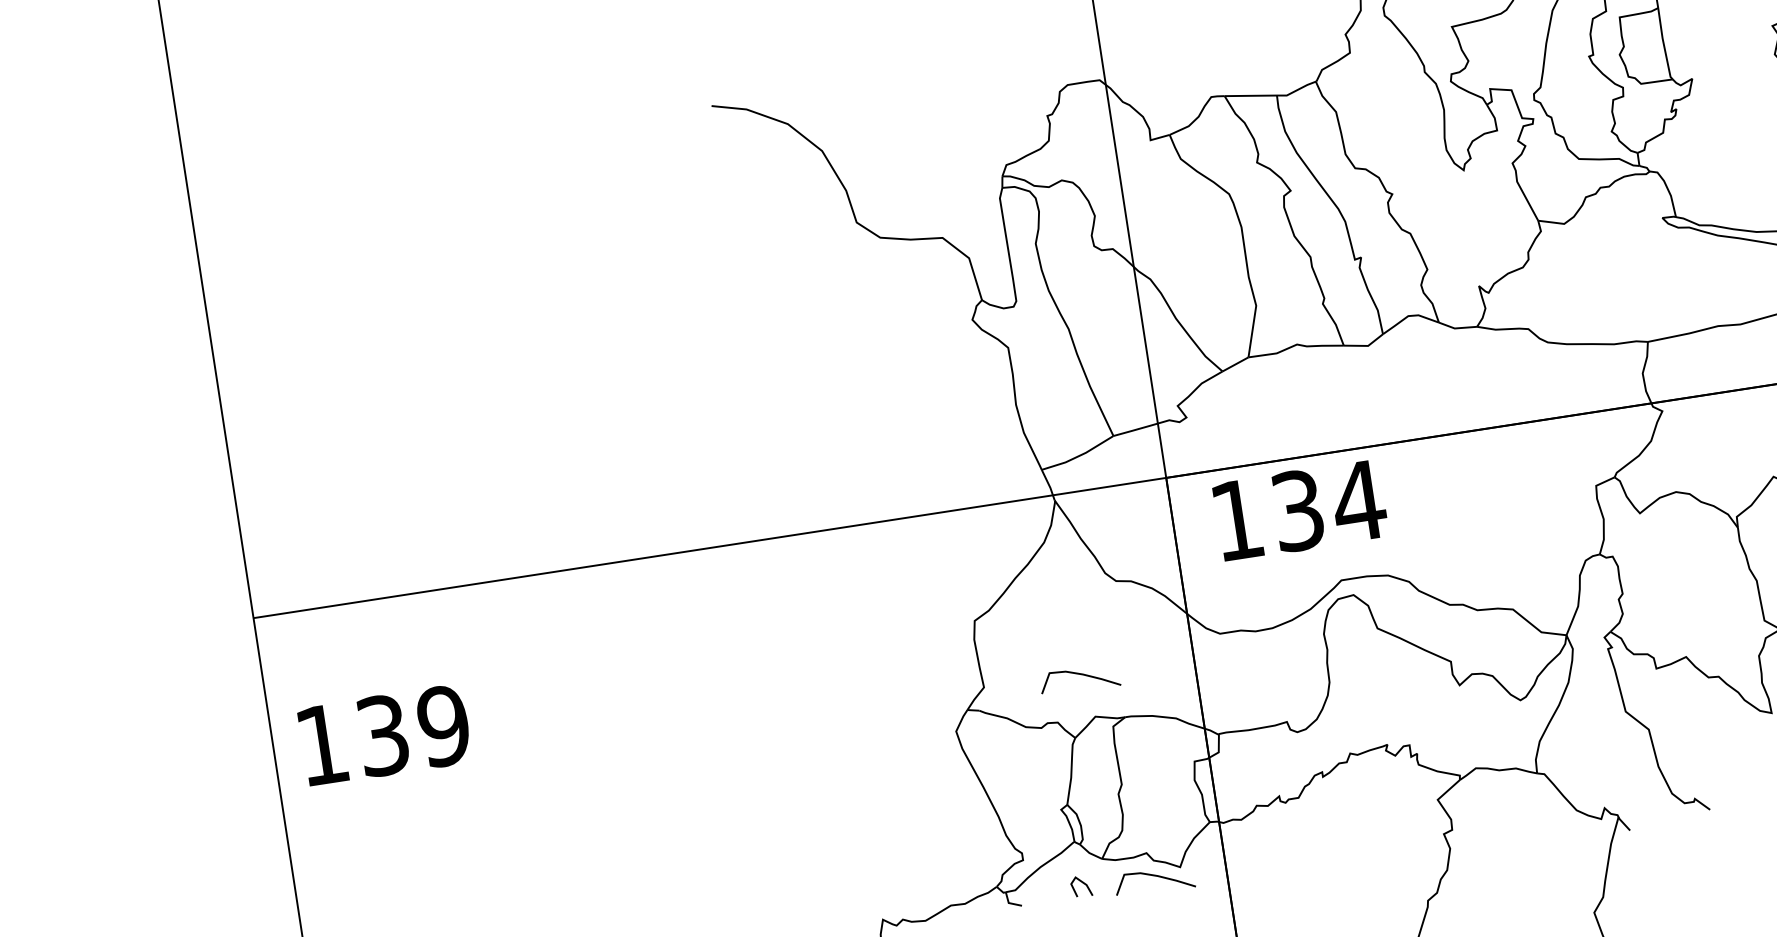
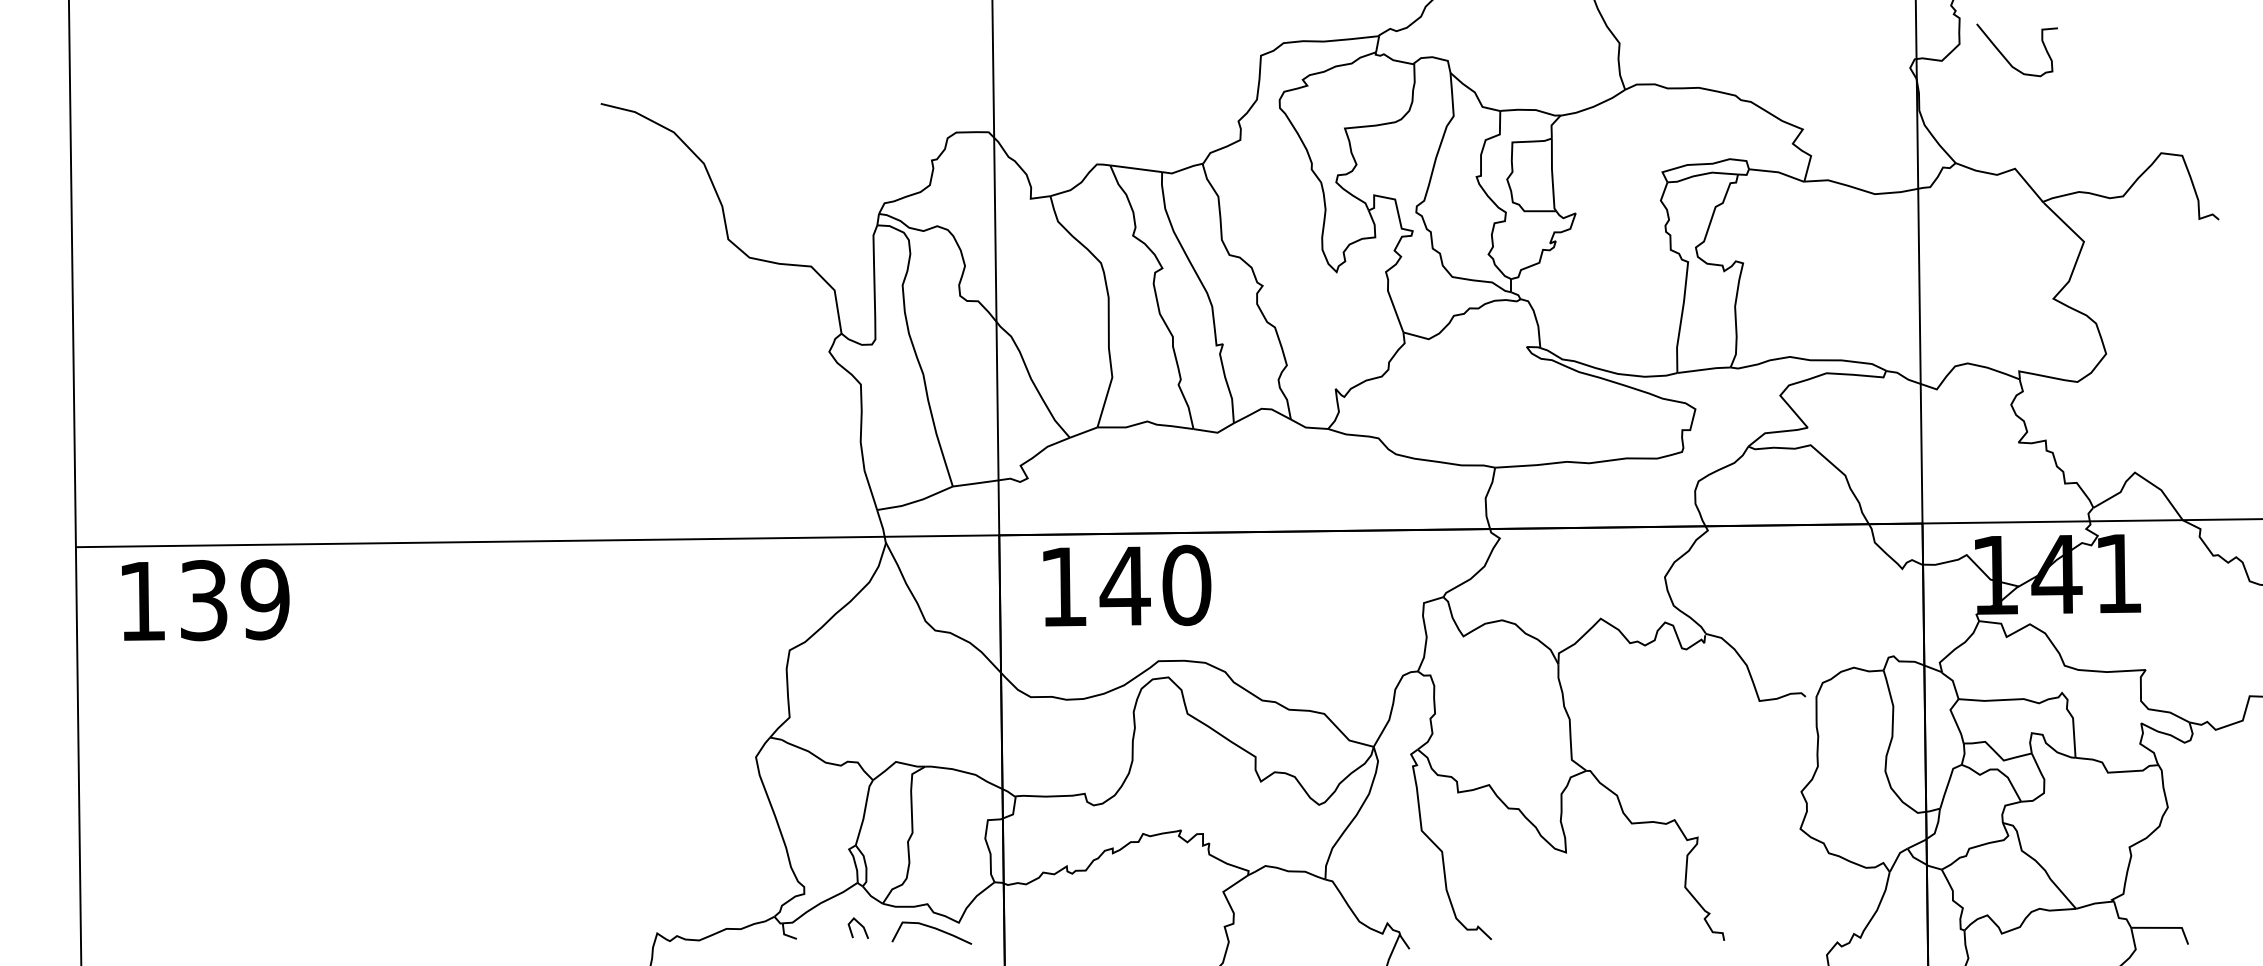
text: (1327, 505) -> (1155, 585), 134 -> 140
curve: (1079, 675) -> (885, 718), removed
text: (384, 735) -> (205, 600), moved

